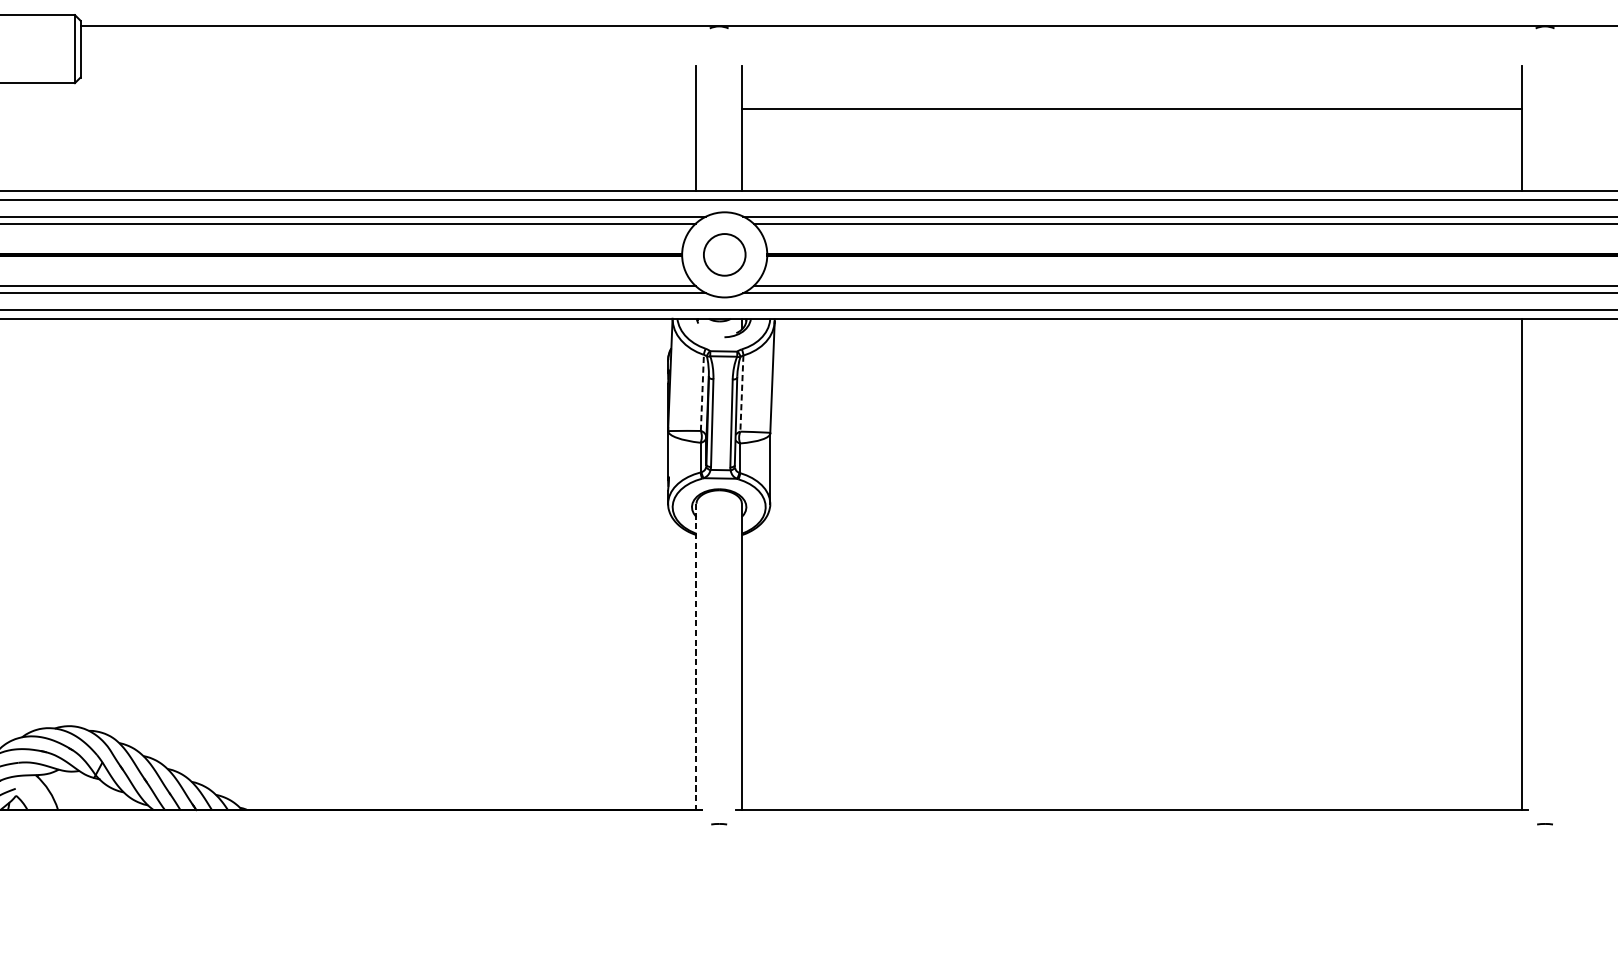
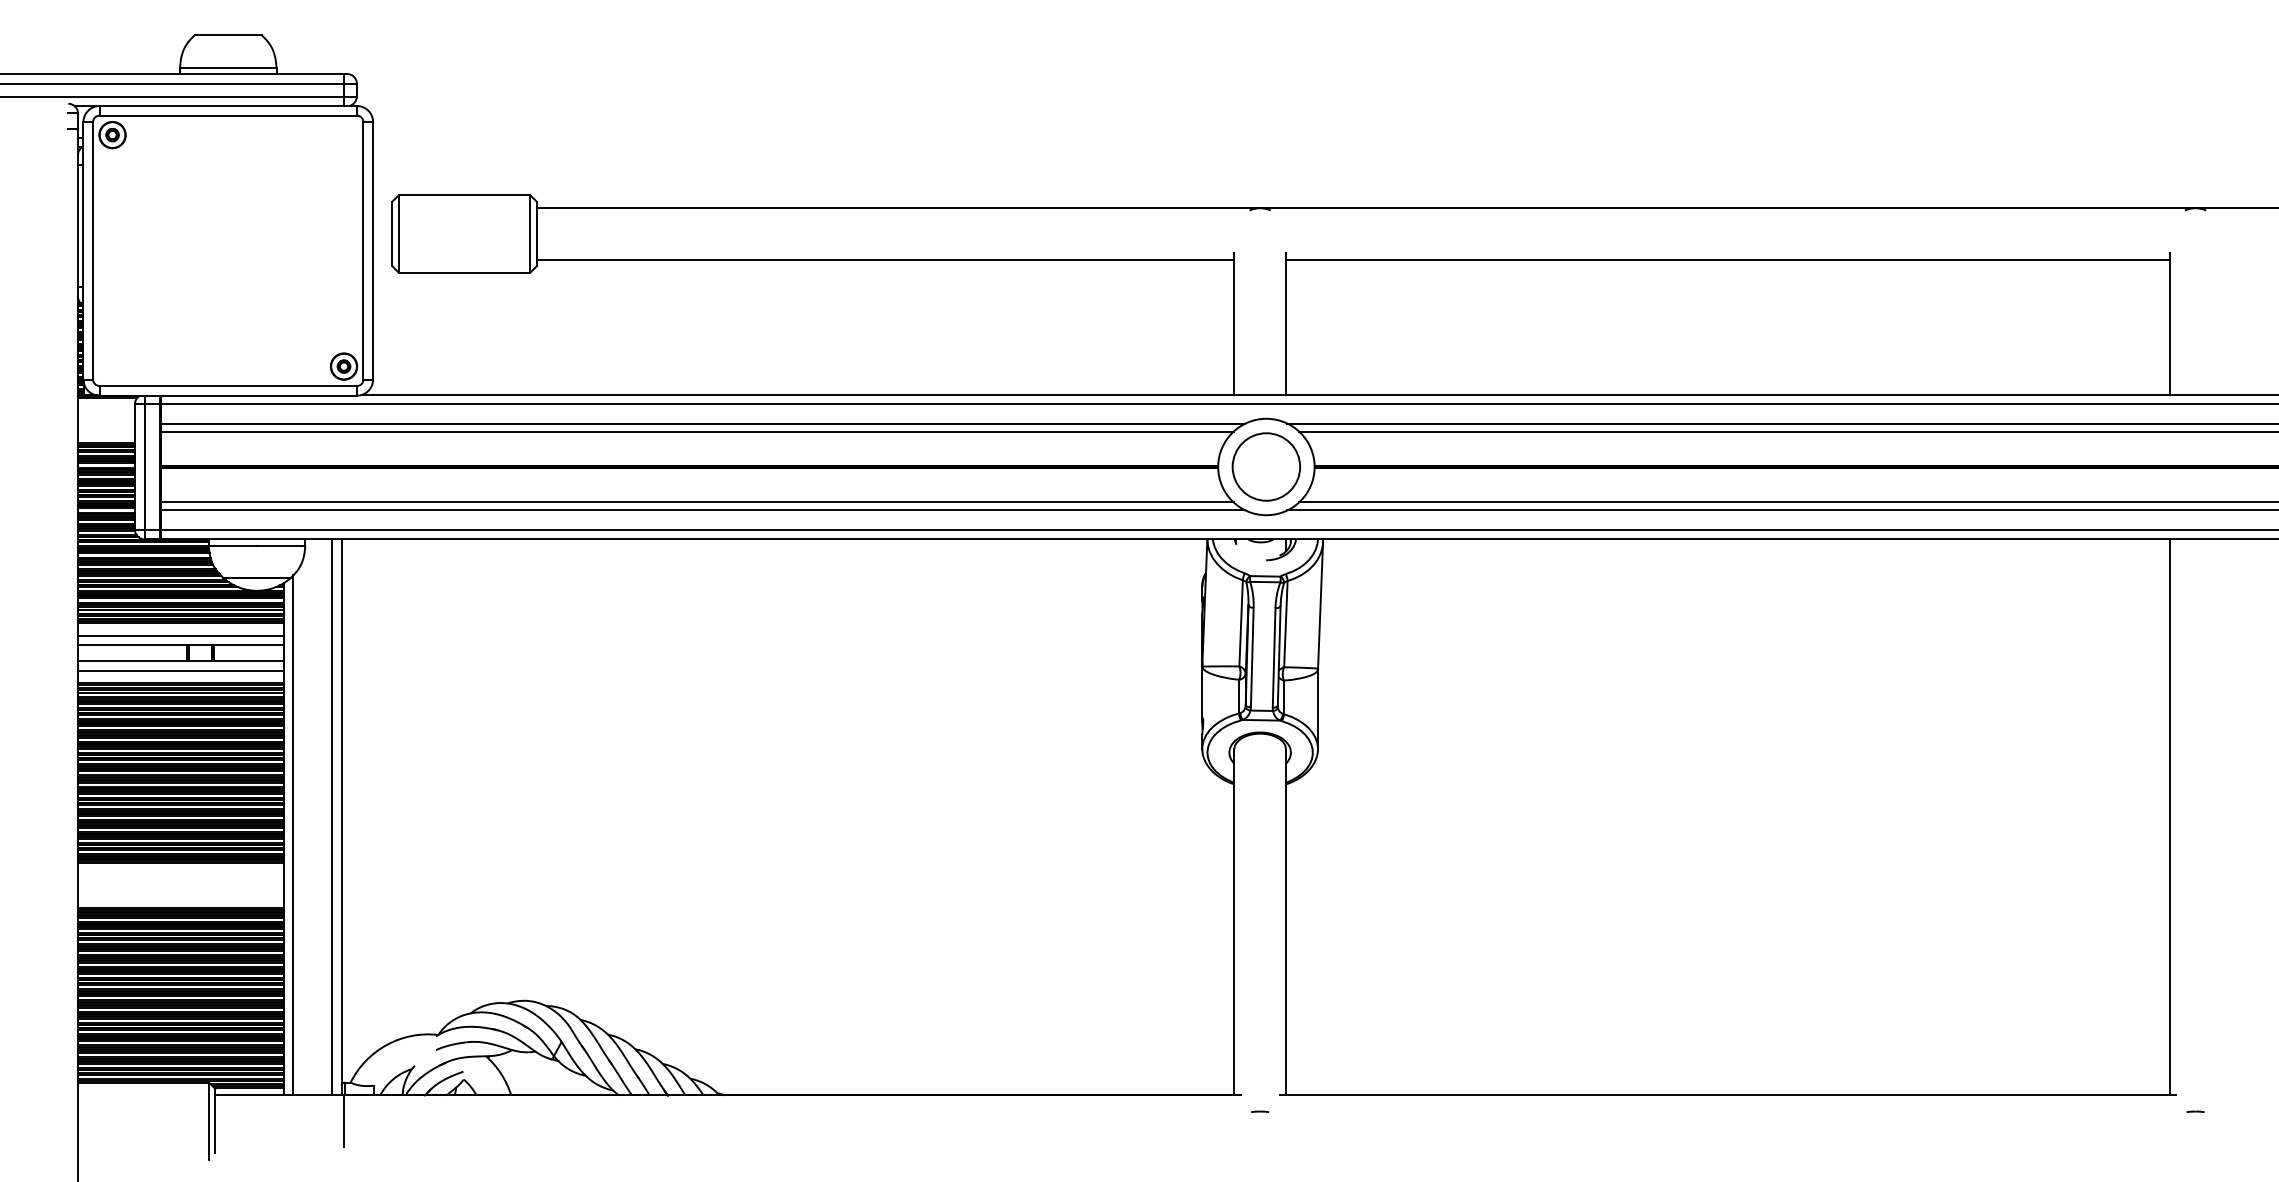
line: (388, 71) -> (885, 259), added
line: (1131, 108) -> (1727, 259), moved
circle: (724, 254) -> (1266, 466), size x1.43
line: (702, 392) -> (1241, 622), dashed -> solid
line: (741, 393) -> (1285, 624), dashed -> solid
line: (696, 657) -> (1234, 922), dashed -> solid

